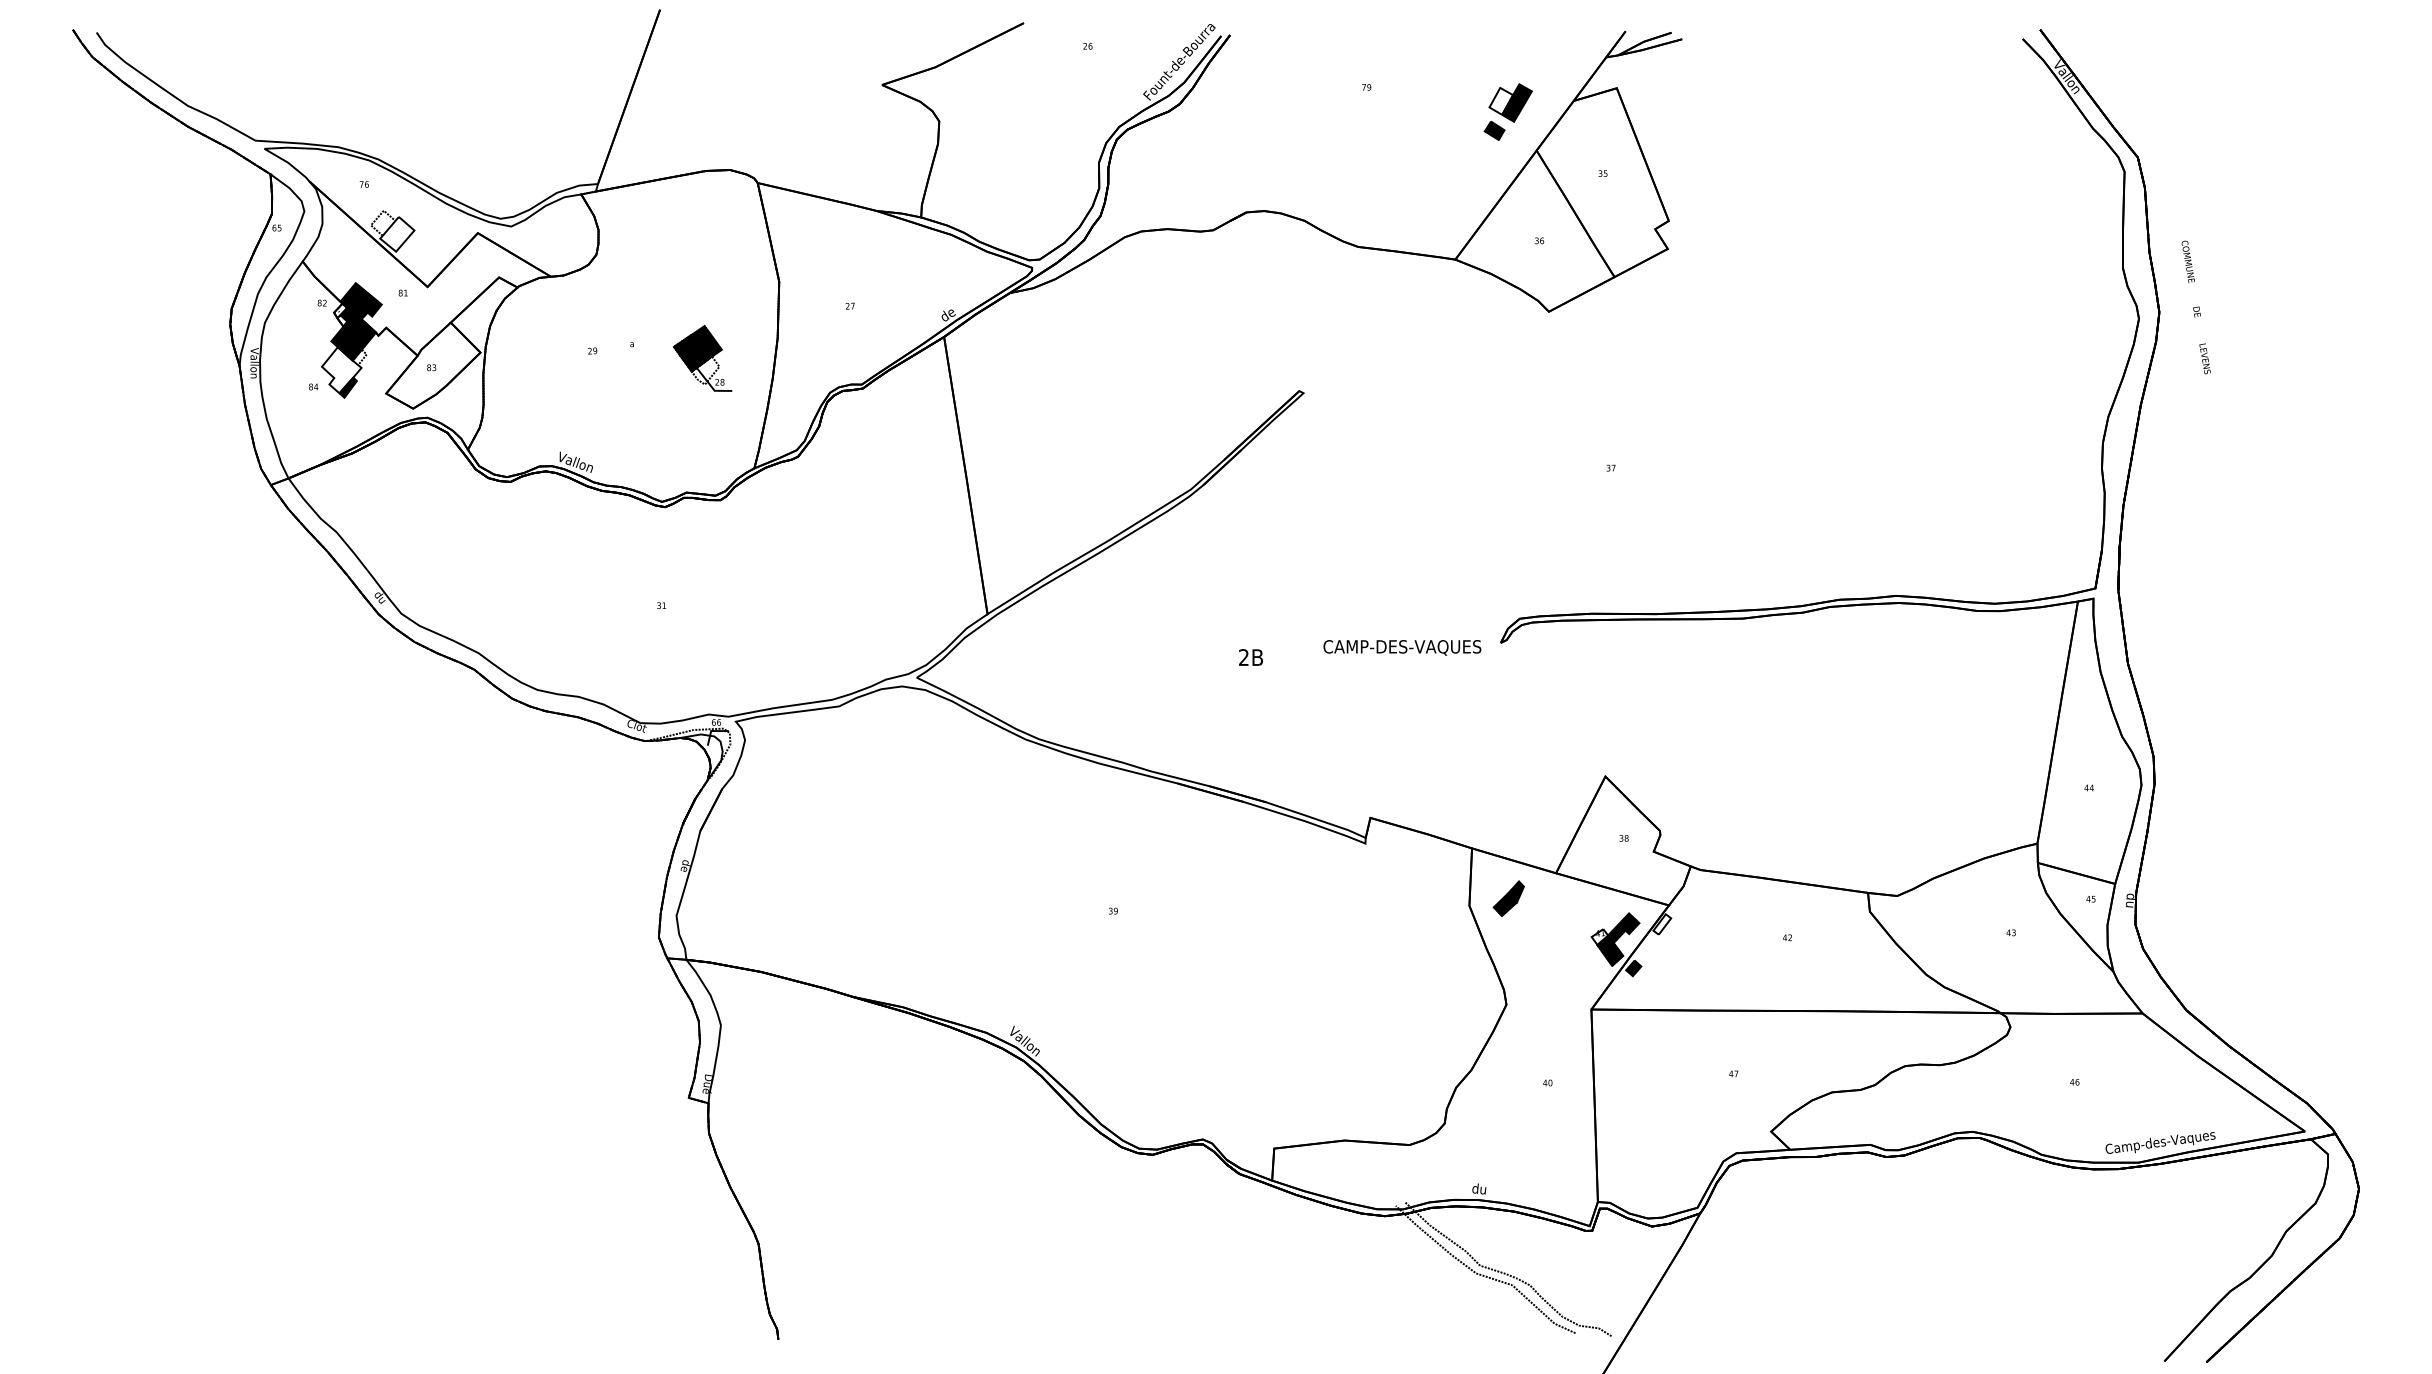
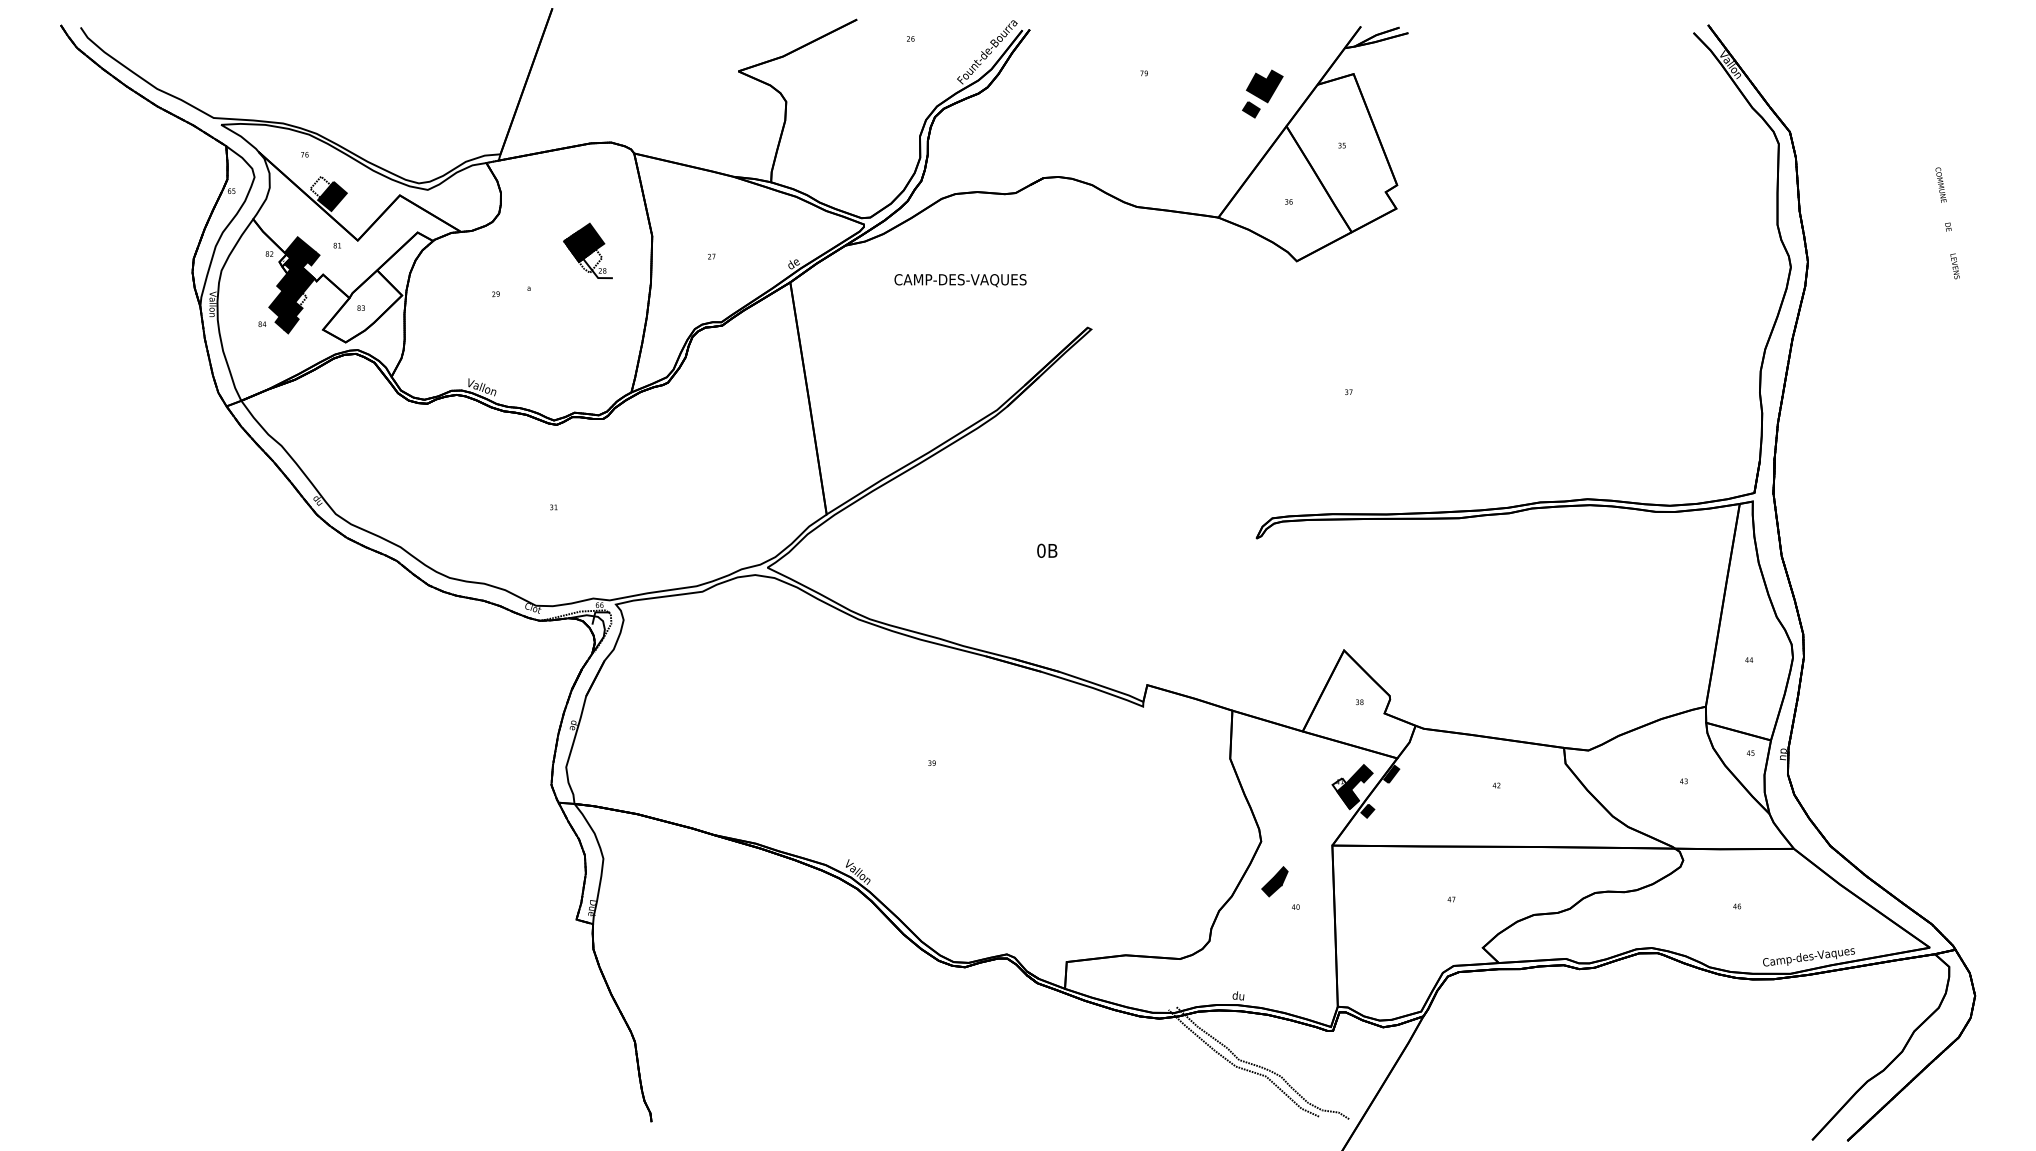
fill: (1501, 100) -> (1257, 84), added
fill: (397, 233) -> (332, 195), added
text: (2195, 307) -> (1947, 223), moved
part: (702, 358) -> (587, 251), moved
fill: (341, 370) -> (285, 310), added
text: (1402, 647) -> (960, 280), moved
text: (1243, 657) -> (1041, 550), 2B -> 0B
part: (1508, 898) -> (1274, 881), moved
fill: (1662, 924) -> (1391, 774), added

